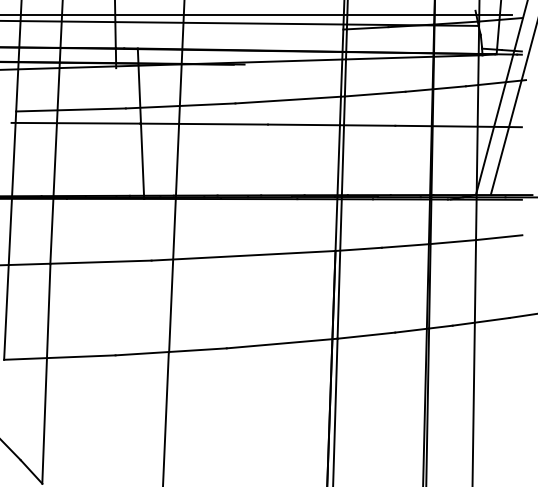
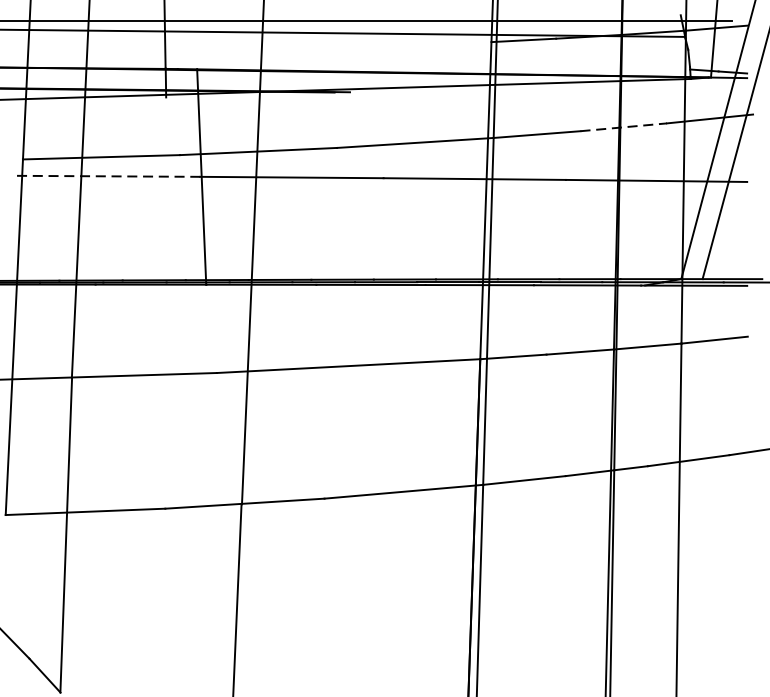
line: (436, 88) -> (624, 126), solid -> dashed
line: (75, 123) -> (107, 176), solid -> dashed

